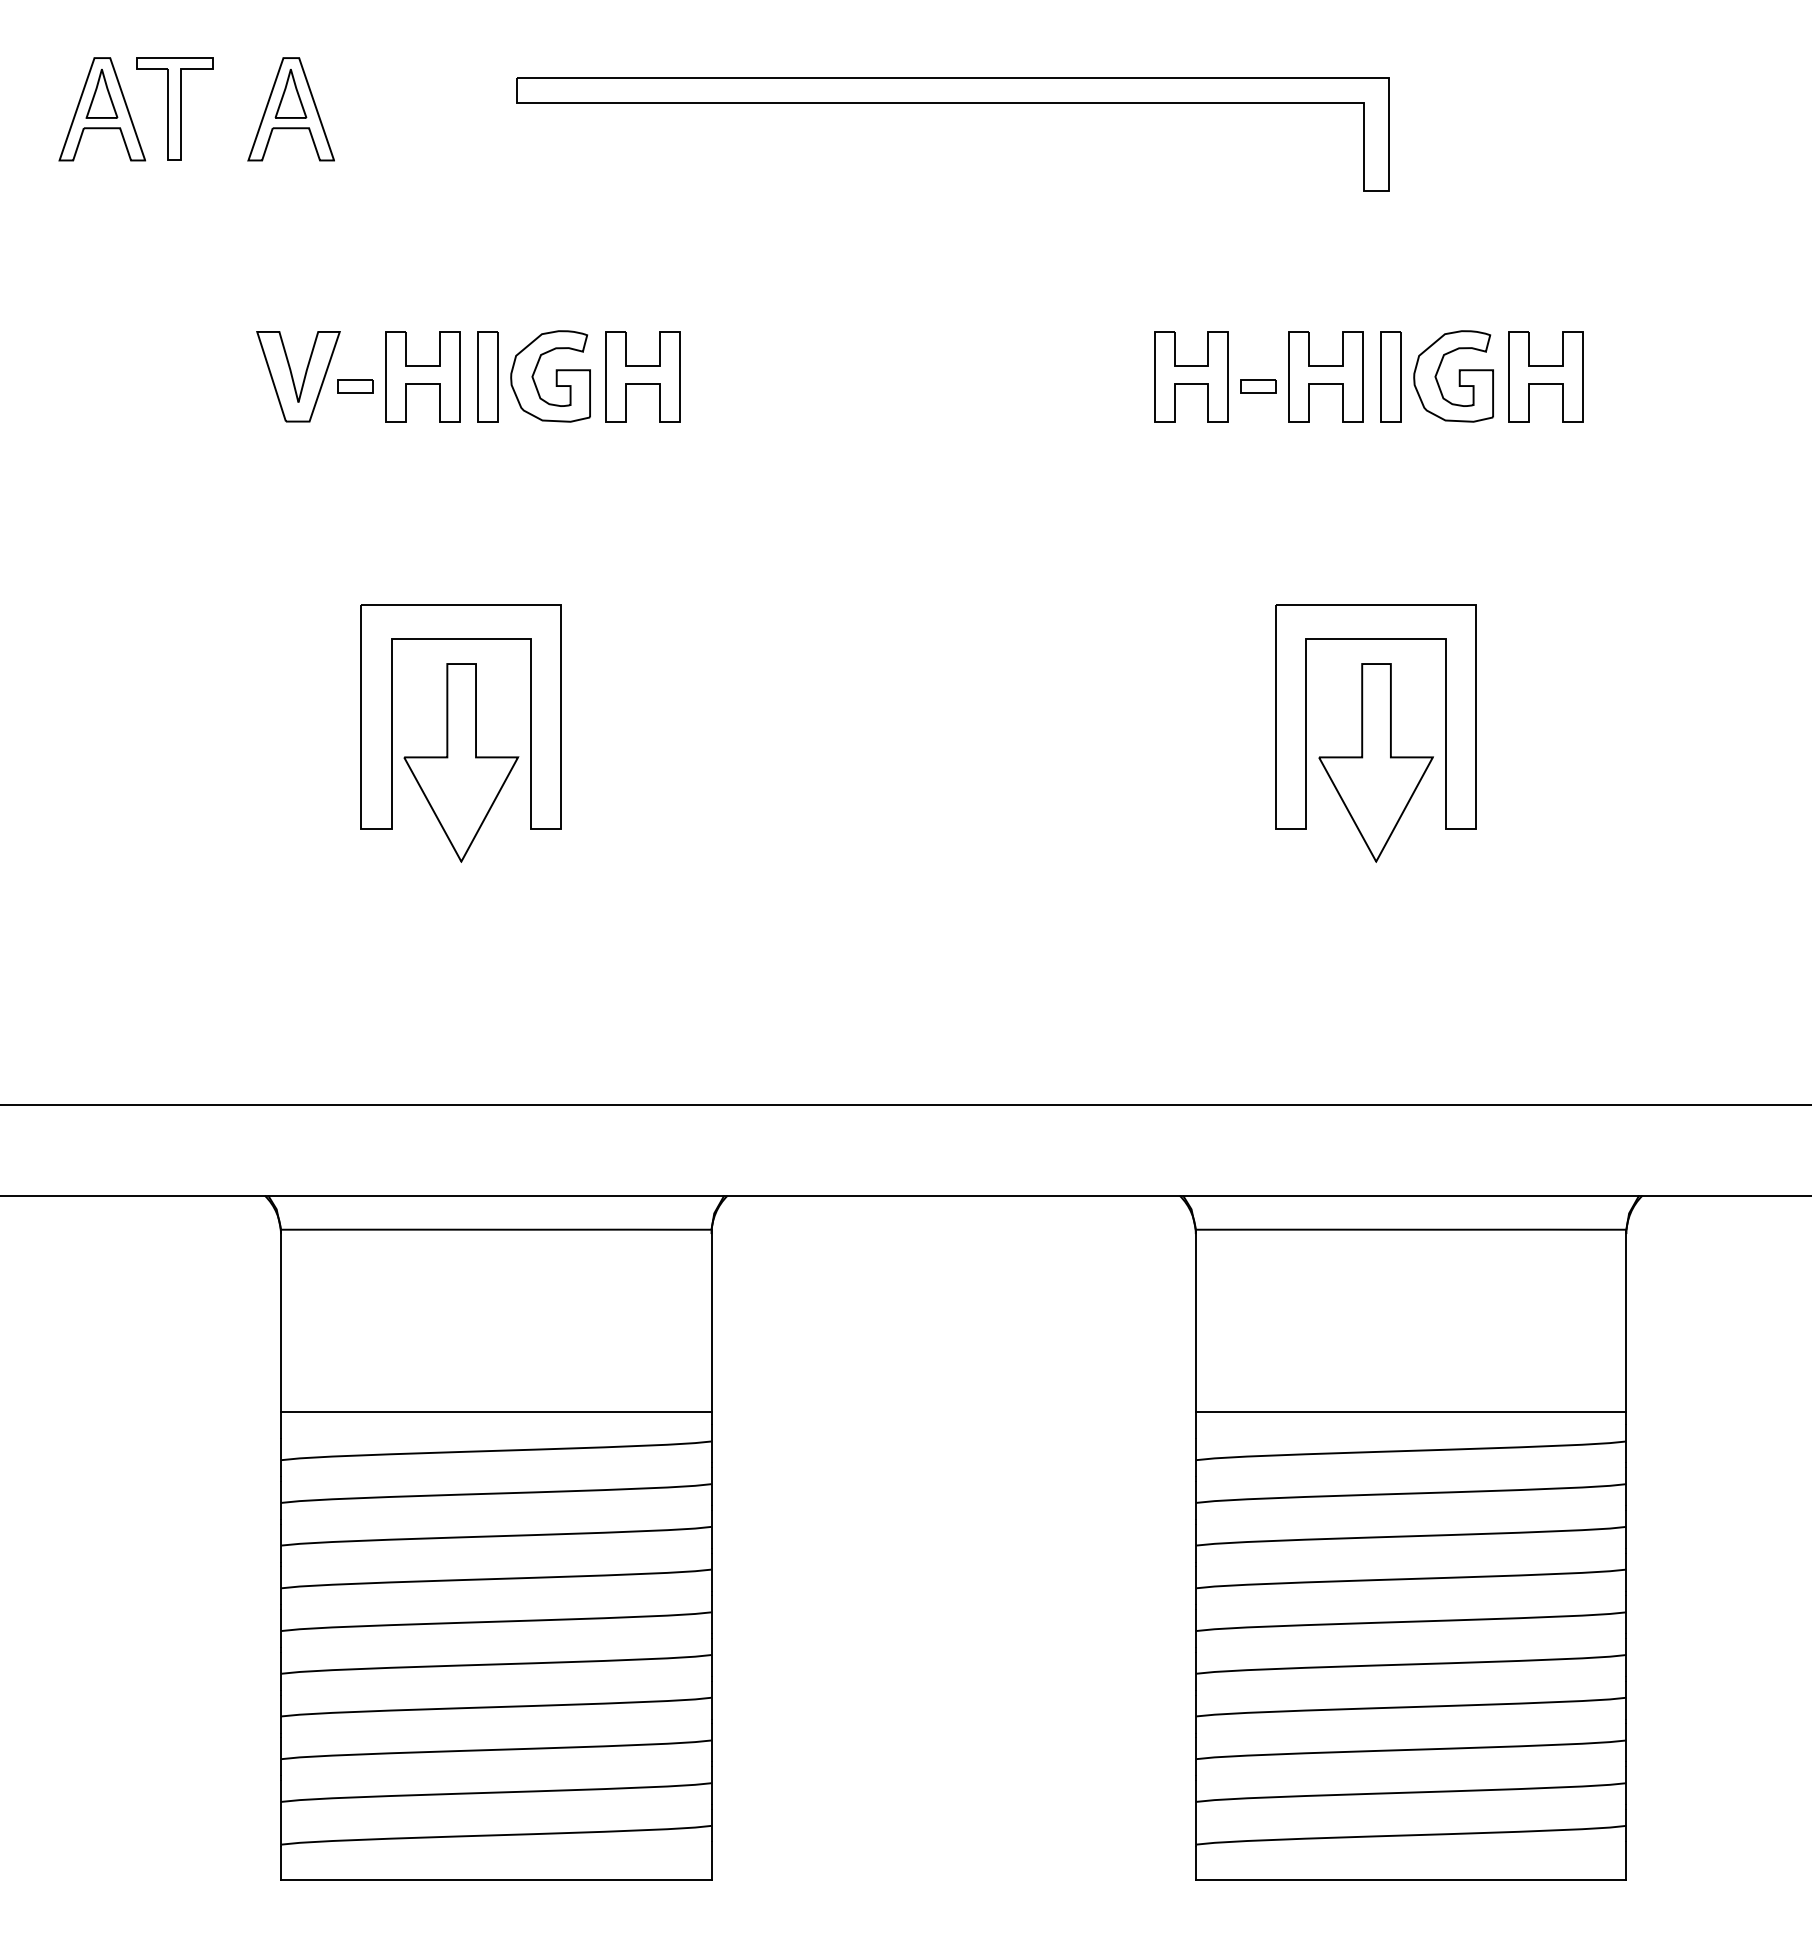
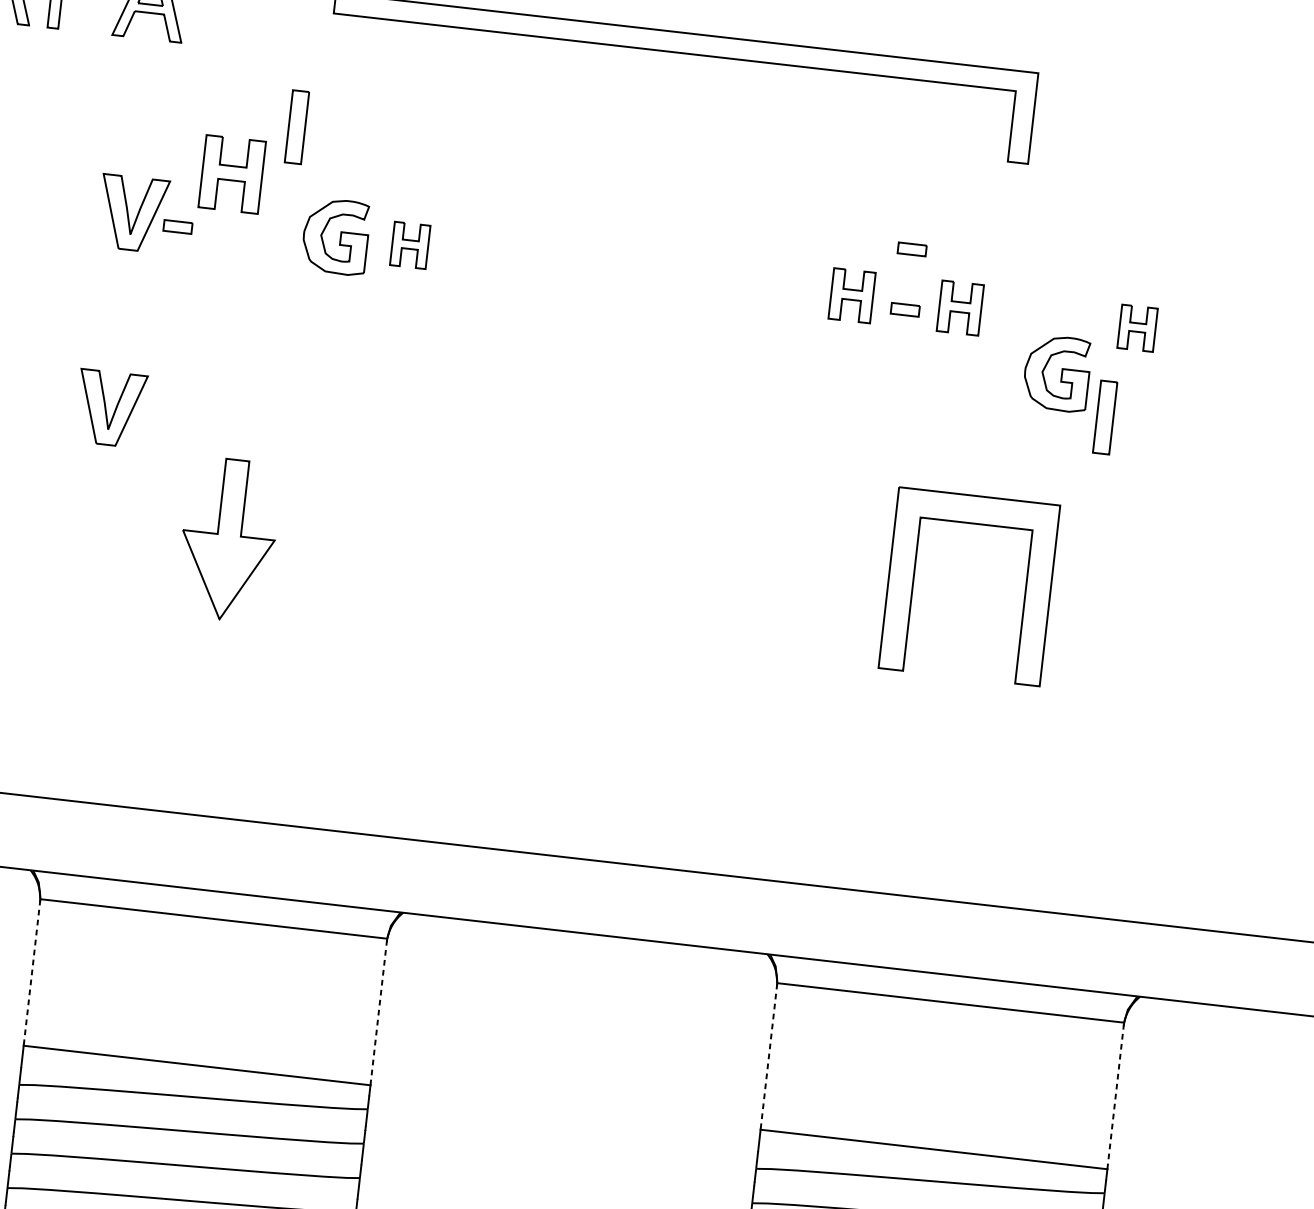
part: (1258, 311) -> (912, 249), added
part: (422, 376) -> (231, 174), moved
part: (487, 376) -> (296, 126), moved
part: (642, 376) -> (409, 245), size x0.6
part: (1191, 376) -> (852, 295), size x0.7
part: (1325, 376) -> (960, 307), size x0.7
part: (1390, 376) -> (1105, 417), moved
part: (1453, 376) -> (1057, 373), moved
part: (1545, 376) -> (1137, 327), size x0.6
part: (298, 618) -> (110, 408), added
part: (392, 716) -> (177, 496), removed
part: (1375, 762) -> (964, 623), removed
line: (280, 1321) -> (31, 973), solid -> dashed
line: (711, 1321) -> (378, 1012), solid -> dashed
line: (1195, 1321) -> (768, 1057), solid -> dashed
line: (1626, 1321) -> (1115, 1096), solid -> dashed

